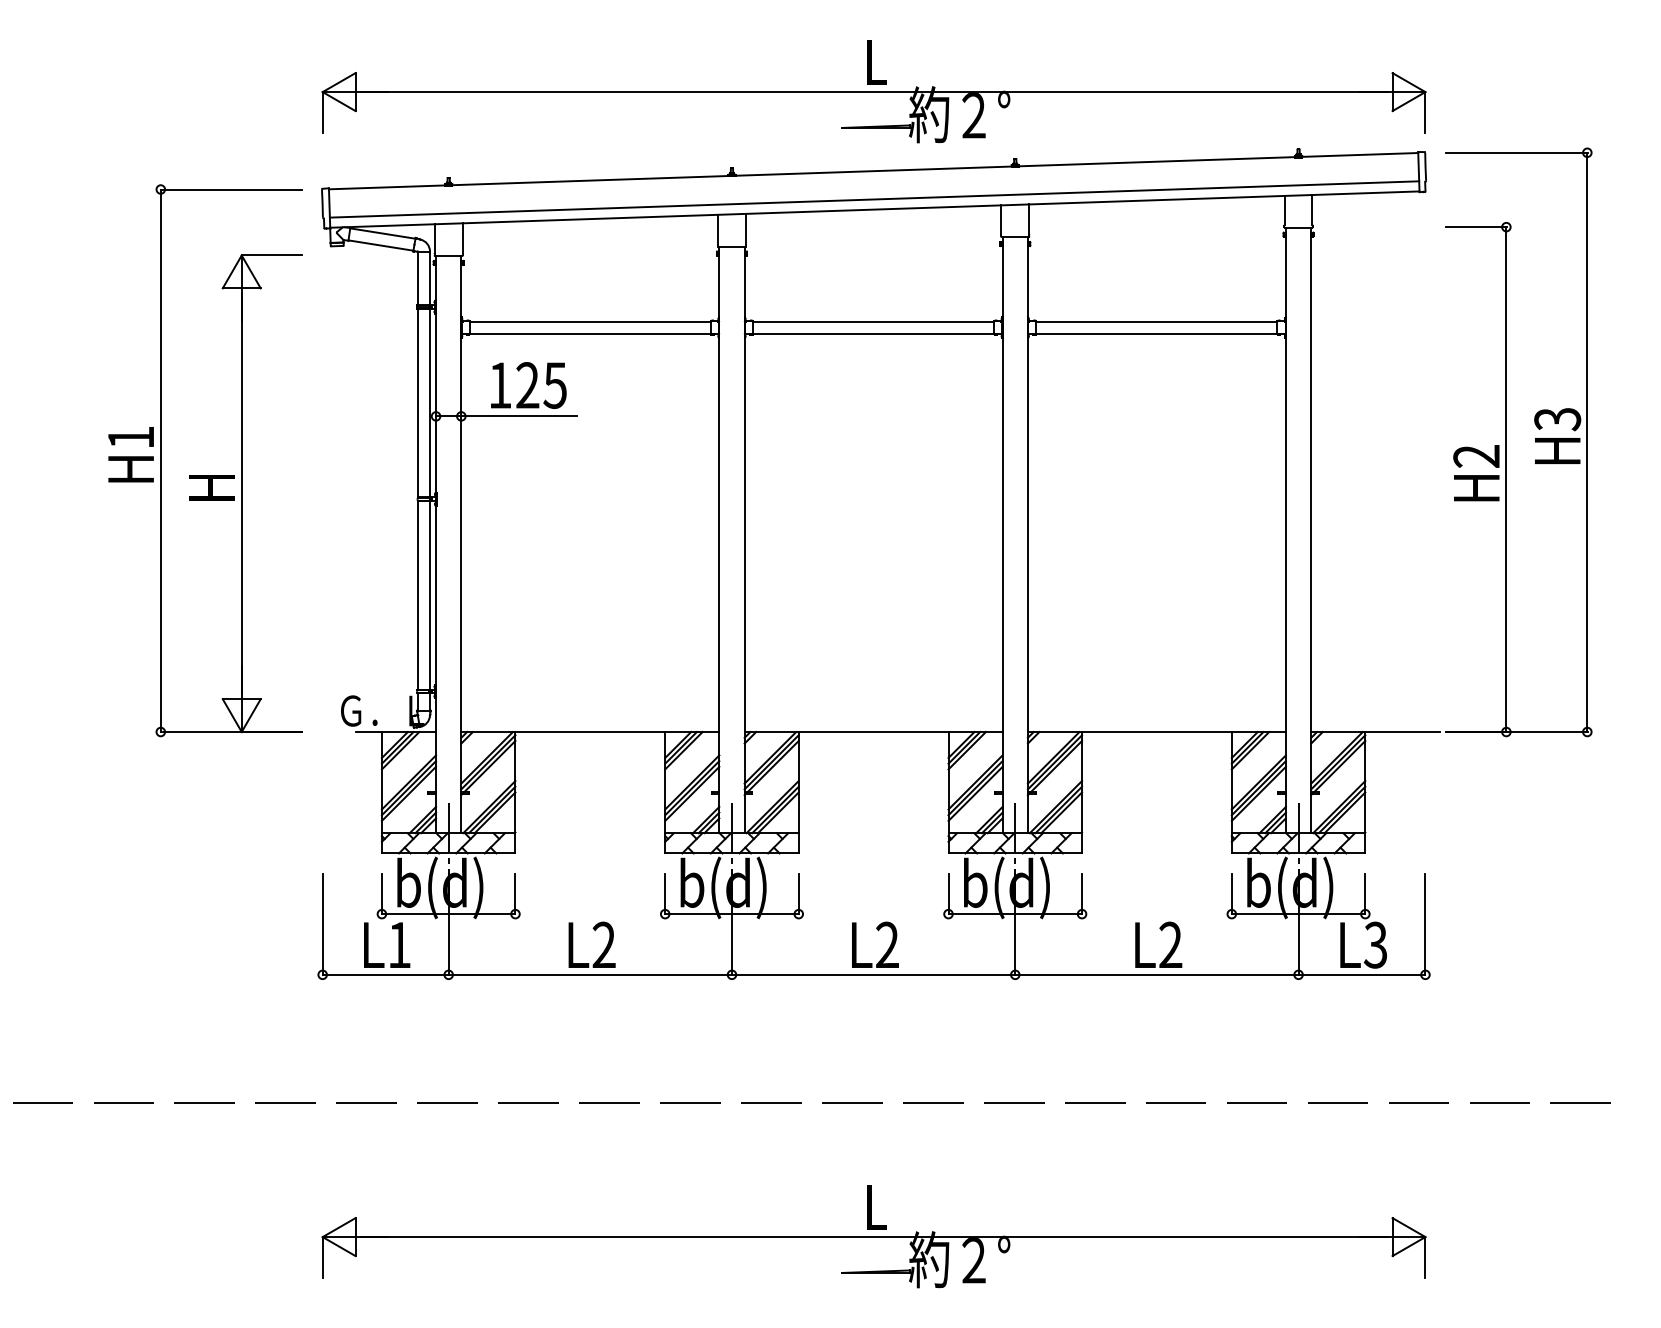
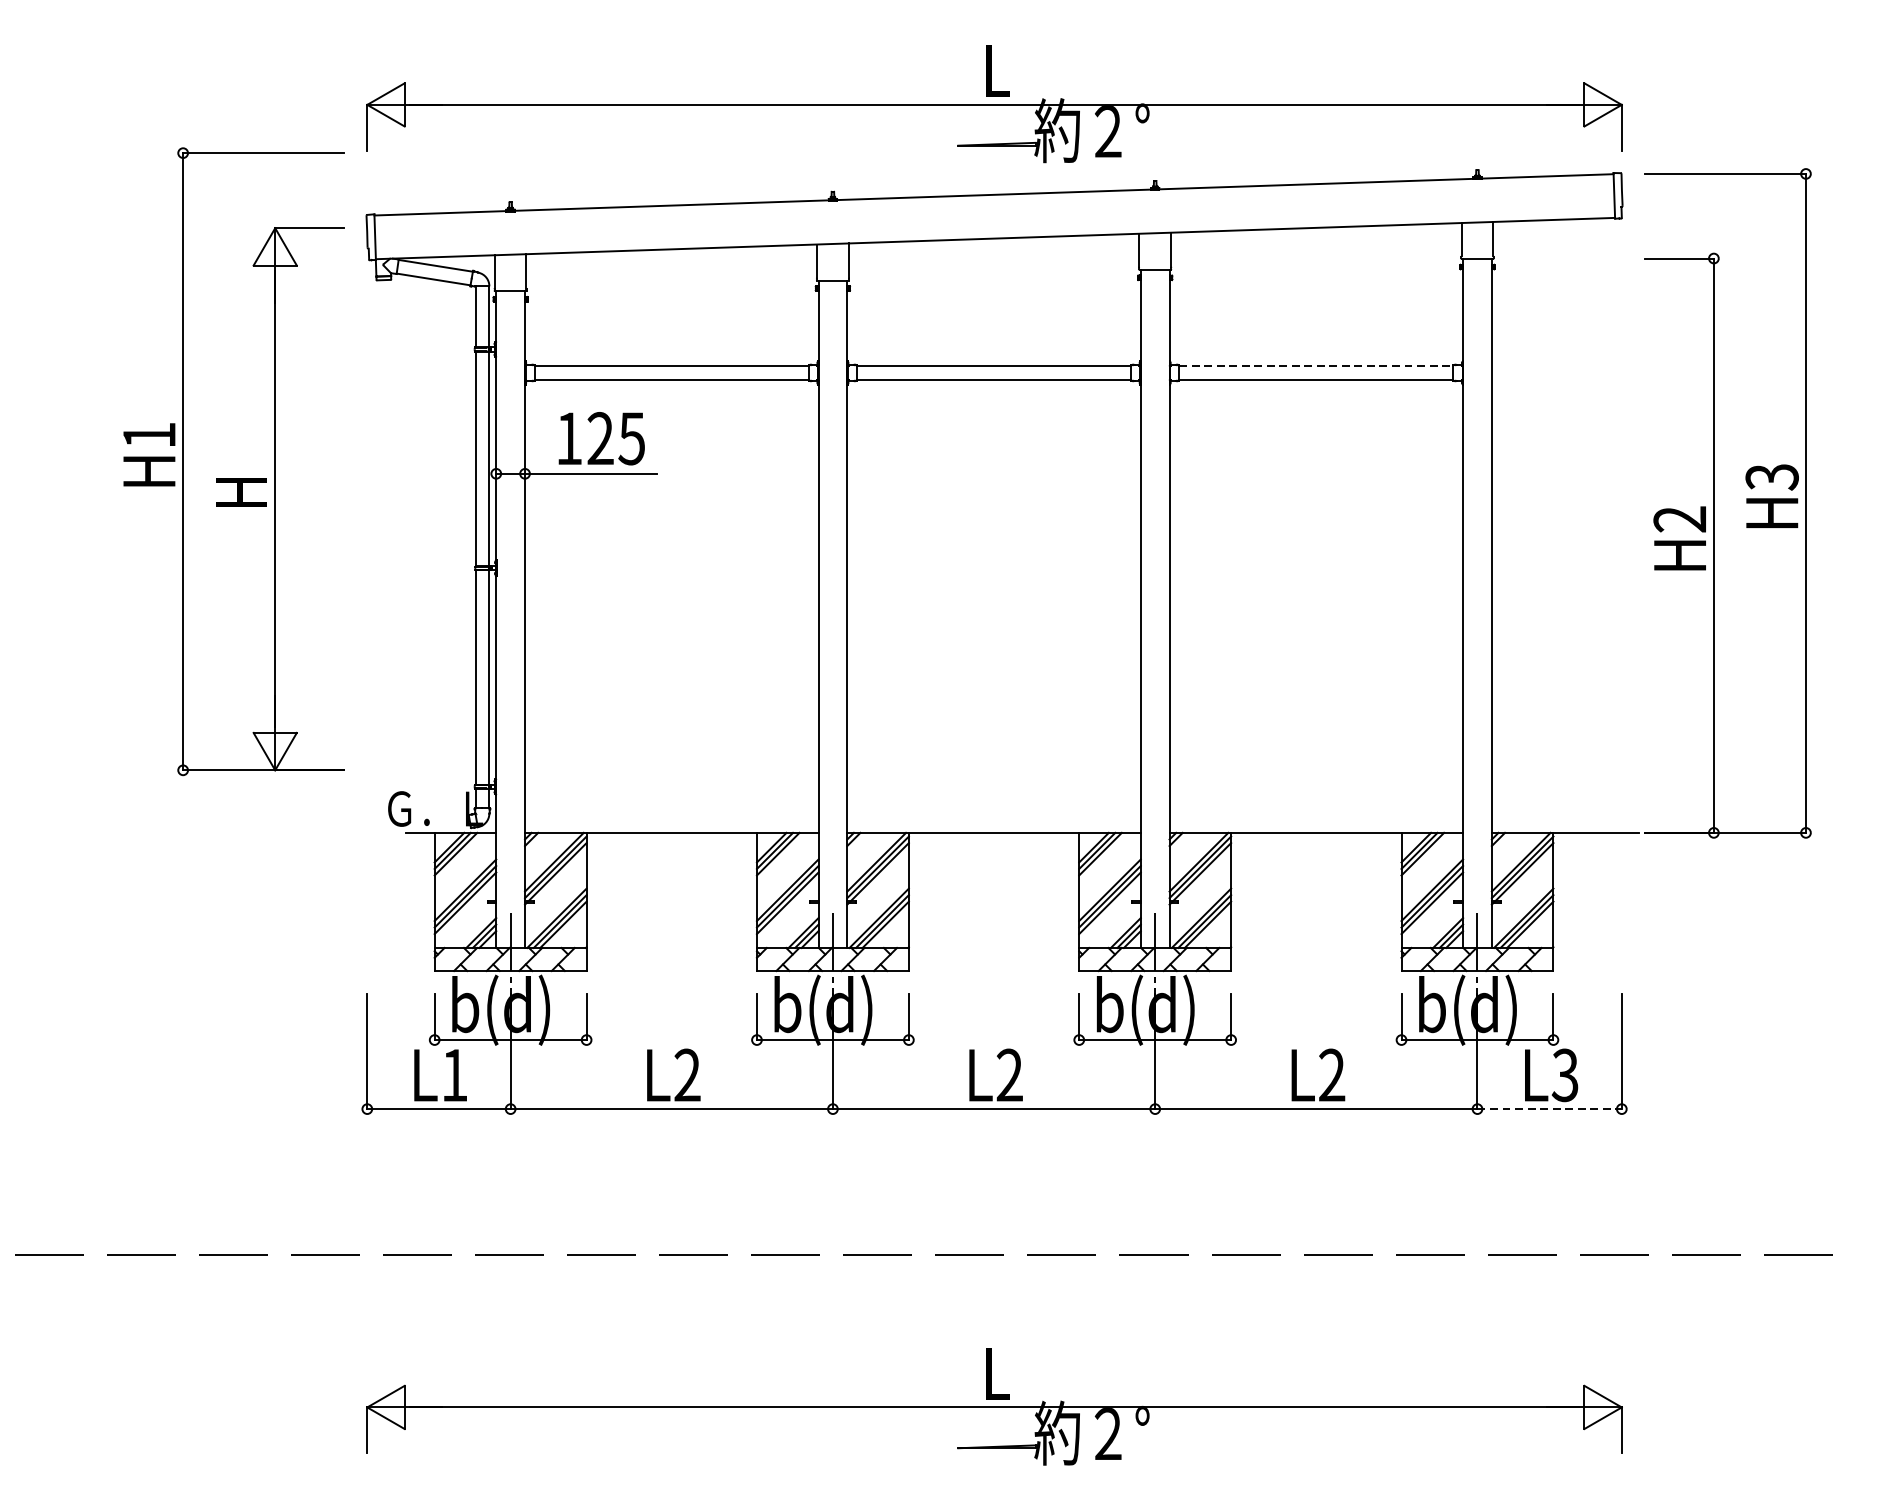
line: (874, 199) -> (995, 227), removed
line: (1156, 321) -> (1315, 365), solid -> dashed
part: (205, 475) -> (234, 478), moved
line: (1362, 974) -> (1550, 1108), solid -> dashed

